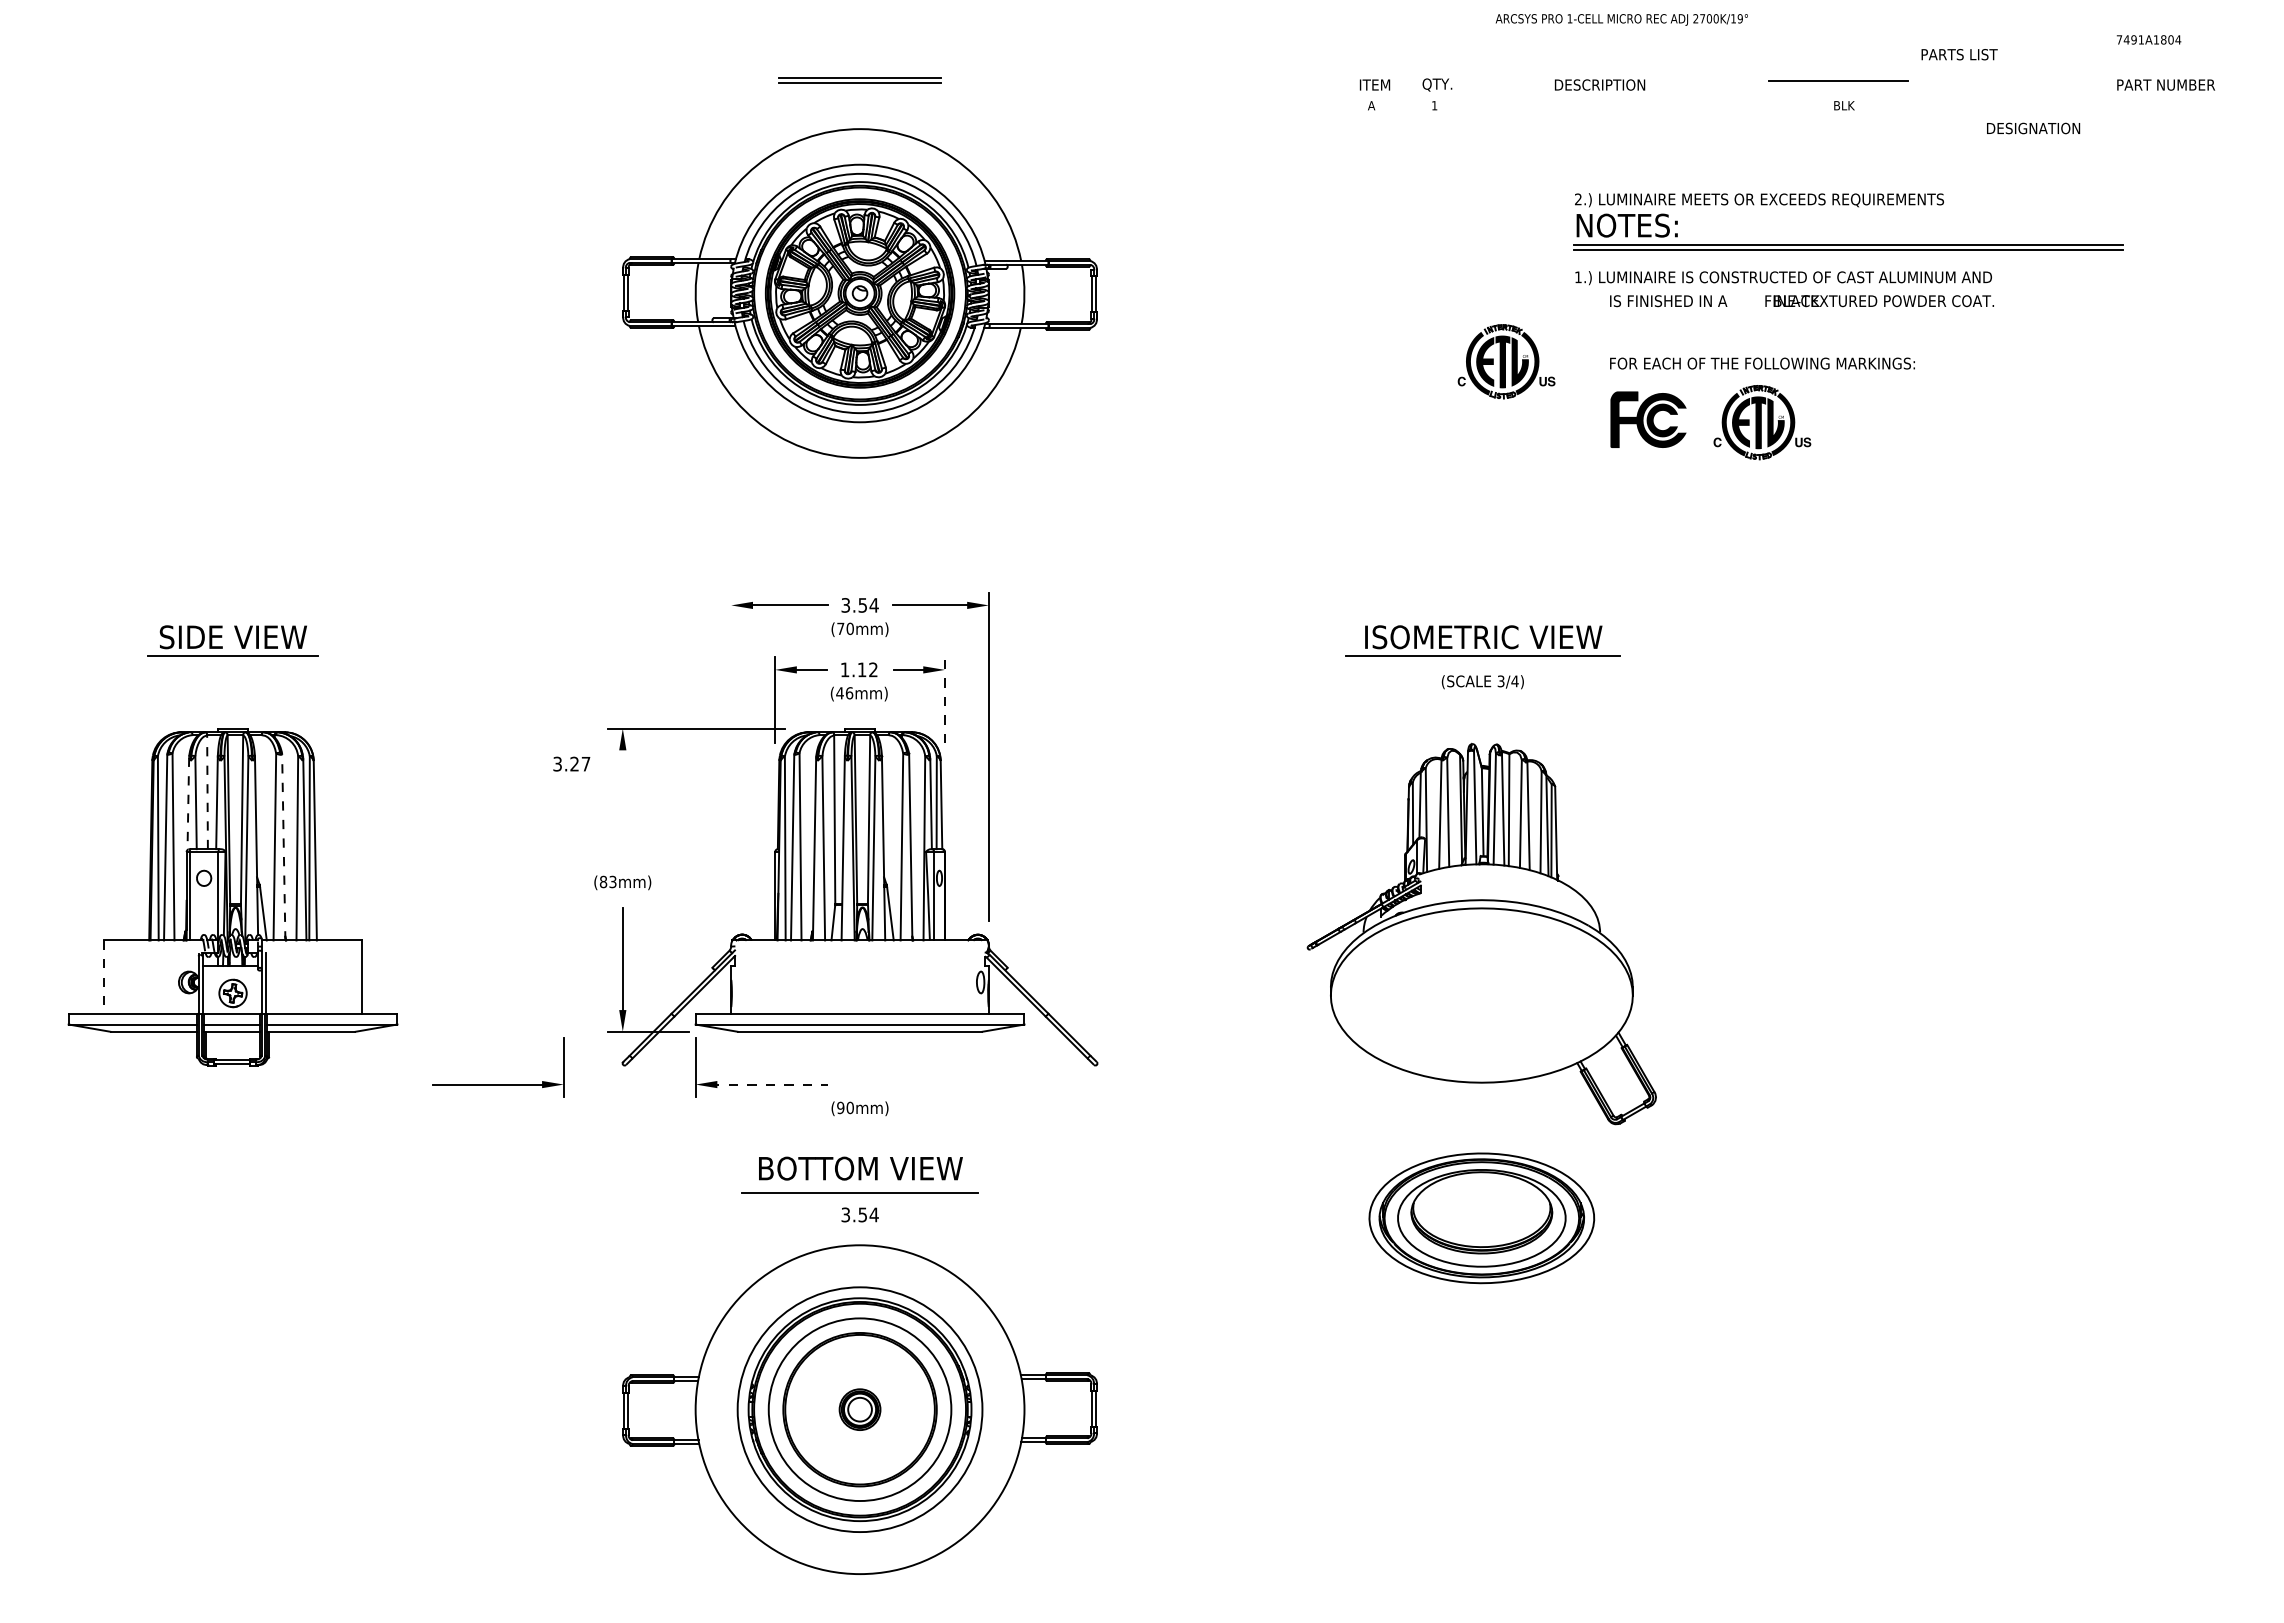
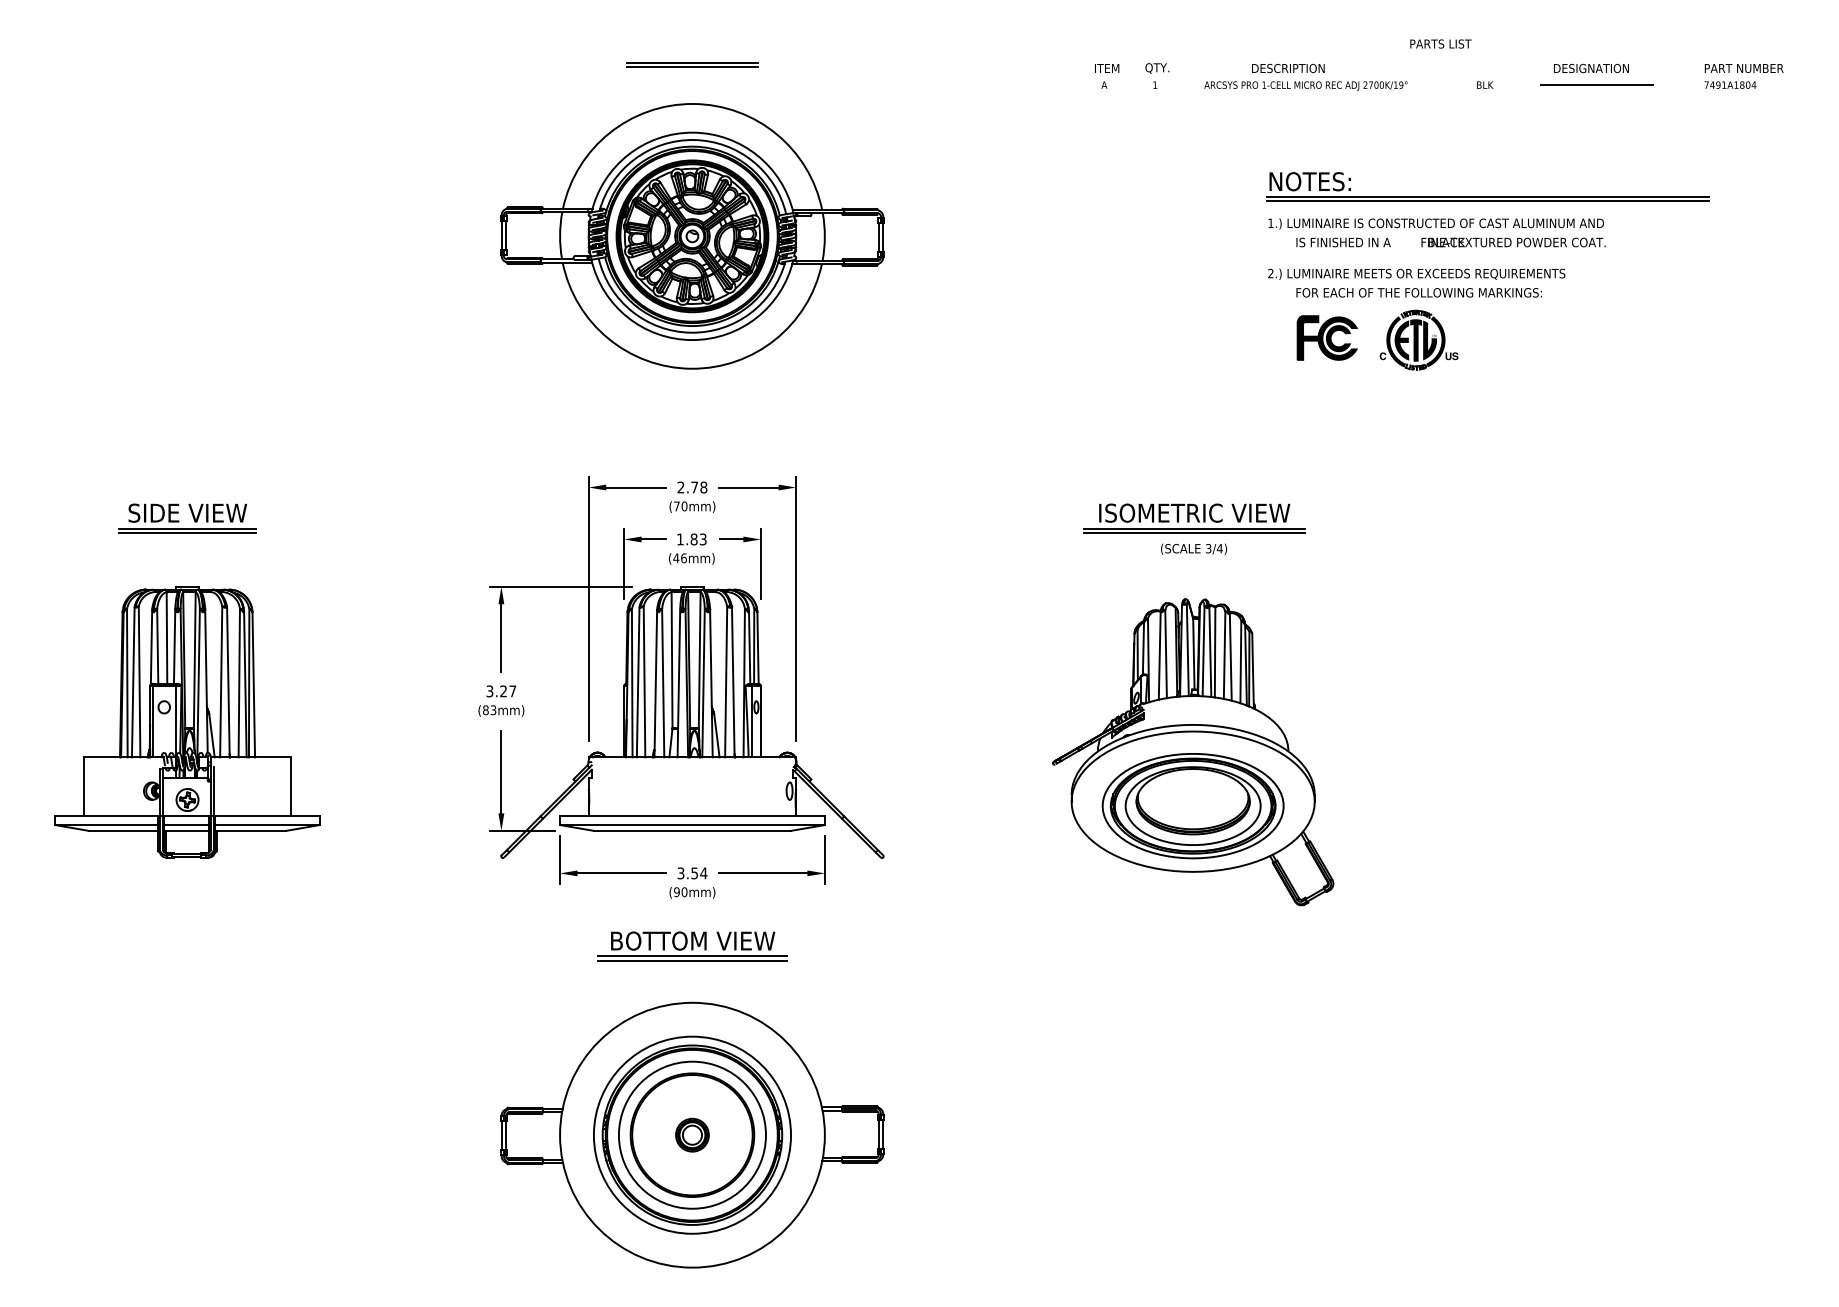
text: (1621, 19) -> (1305, 85), moved
text: (2149, 39) -> (1730, 84), moved
text: (1959, 54) -> (1440, 43), moved
line: (1837, 80) -> (1596, 84), moved
text: (2033, 128) -> (1591, 68), moved
text: (1759, 199) -> (1416, 273), moved
part: (1505, 360) -> (1212, 290), removed
text: (860, 605) -> (692, 487), 3.54 -> 2.78
line: (231, 661) -> (186, 532), added
line: (1482, 661) -> (1193, 532), added
text: (867, 669) -> (698, 539), 1.12 -> 1.83
line: (944, 699) -> (760, 563), dashed -> solid
line: (730, 756) -> (588, 609), added
text: (570, 764) -> (500, 691), moved
line: (622, 787) -> (501, 634), added
line: (206, 791) -> (166, 637), dashed -> solid
line: (188, 804) -> (151, 647), dashed -> solid
line: (283, 846) -> (228, 681), dashed -> solid
line: (103, 977) -> (83, 787), dashed -> solid
part: (497, 1083) -> (771, 872), moved
line: (769, 1084) -> (619, 873), dashed -> solid
line: (860, 1187) -> (692, 956), added
text: (860, 1215) -> (692, 873), moved
part: (1481, 1218) -> (1192, 806), moved

